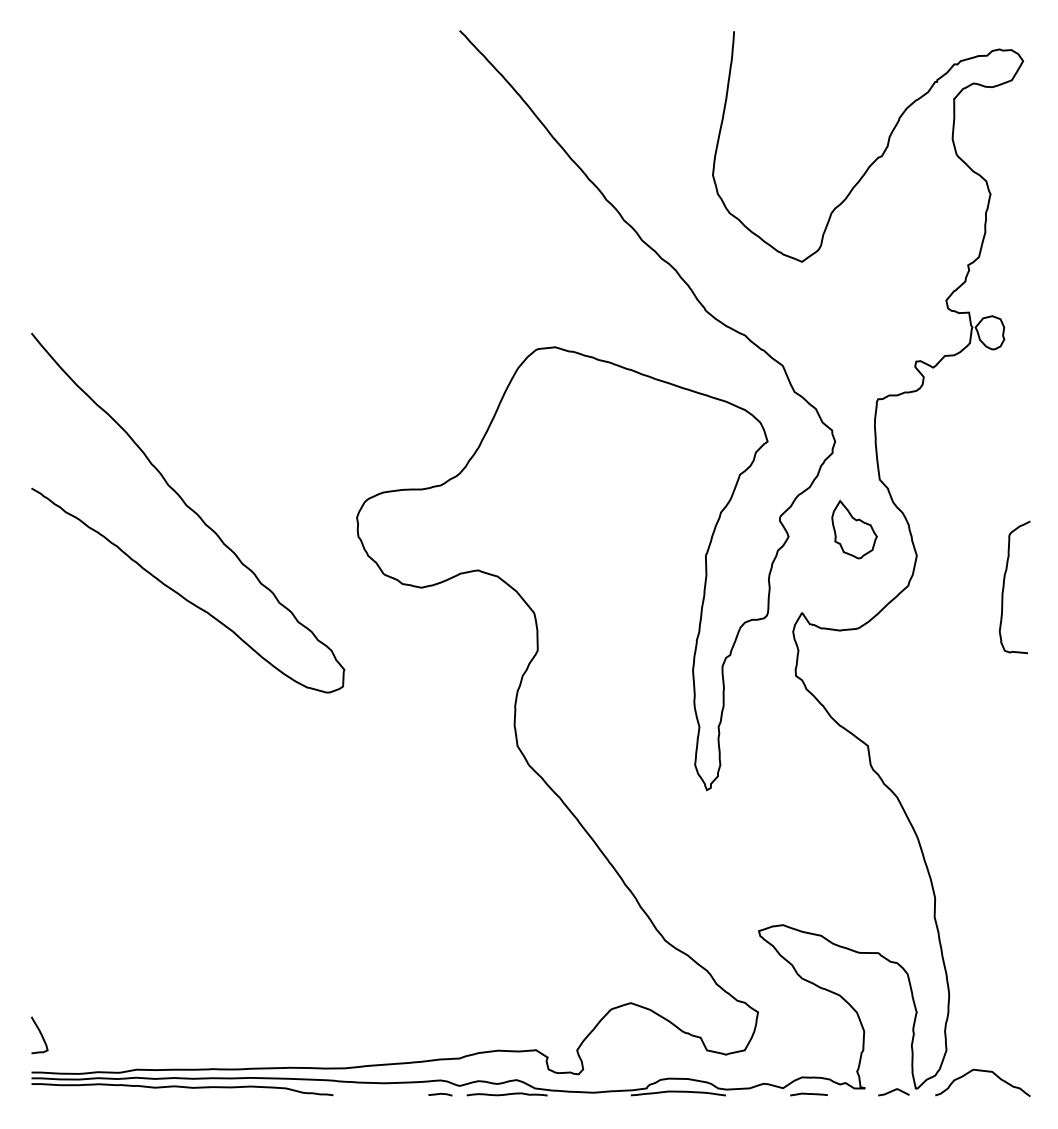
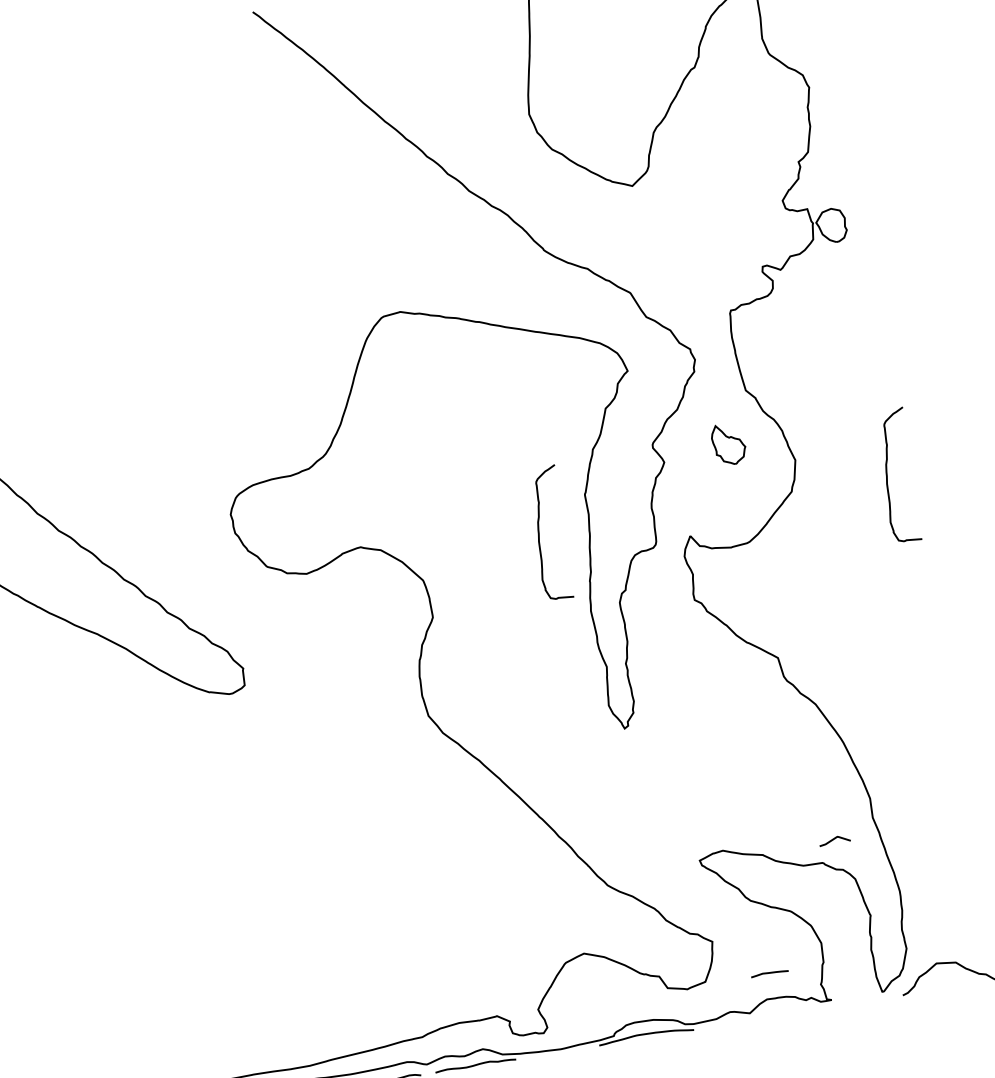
part: (854, 529) -> (728, 444), size x0.7
curve: (655, 587) -> (539, 535), added
curve: (893, 1091) -> (834, 839), moved
curve: (808, 1094) -> (769, 973), moved

